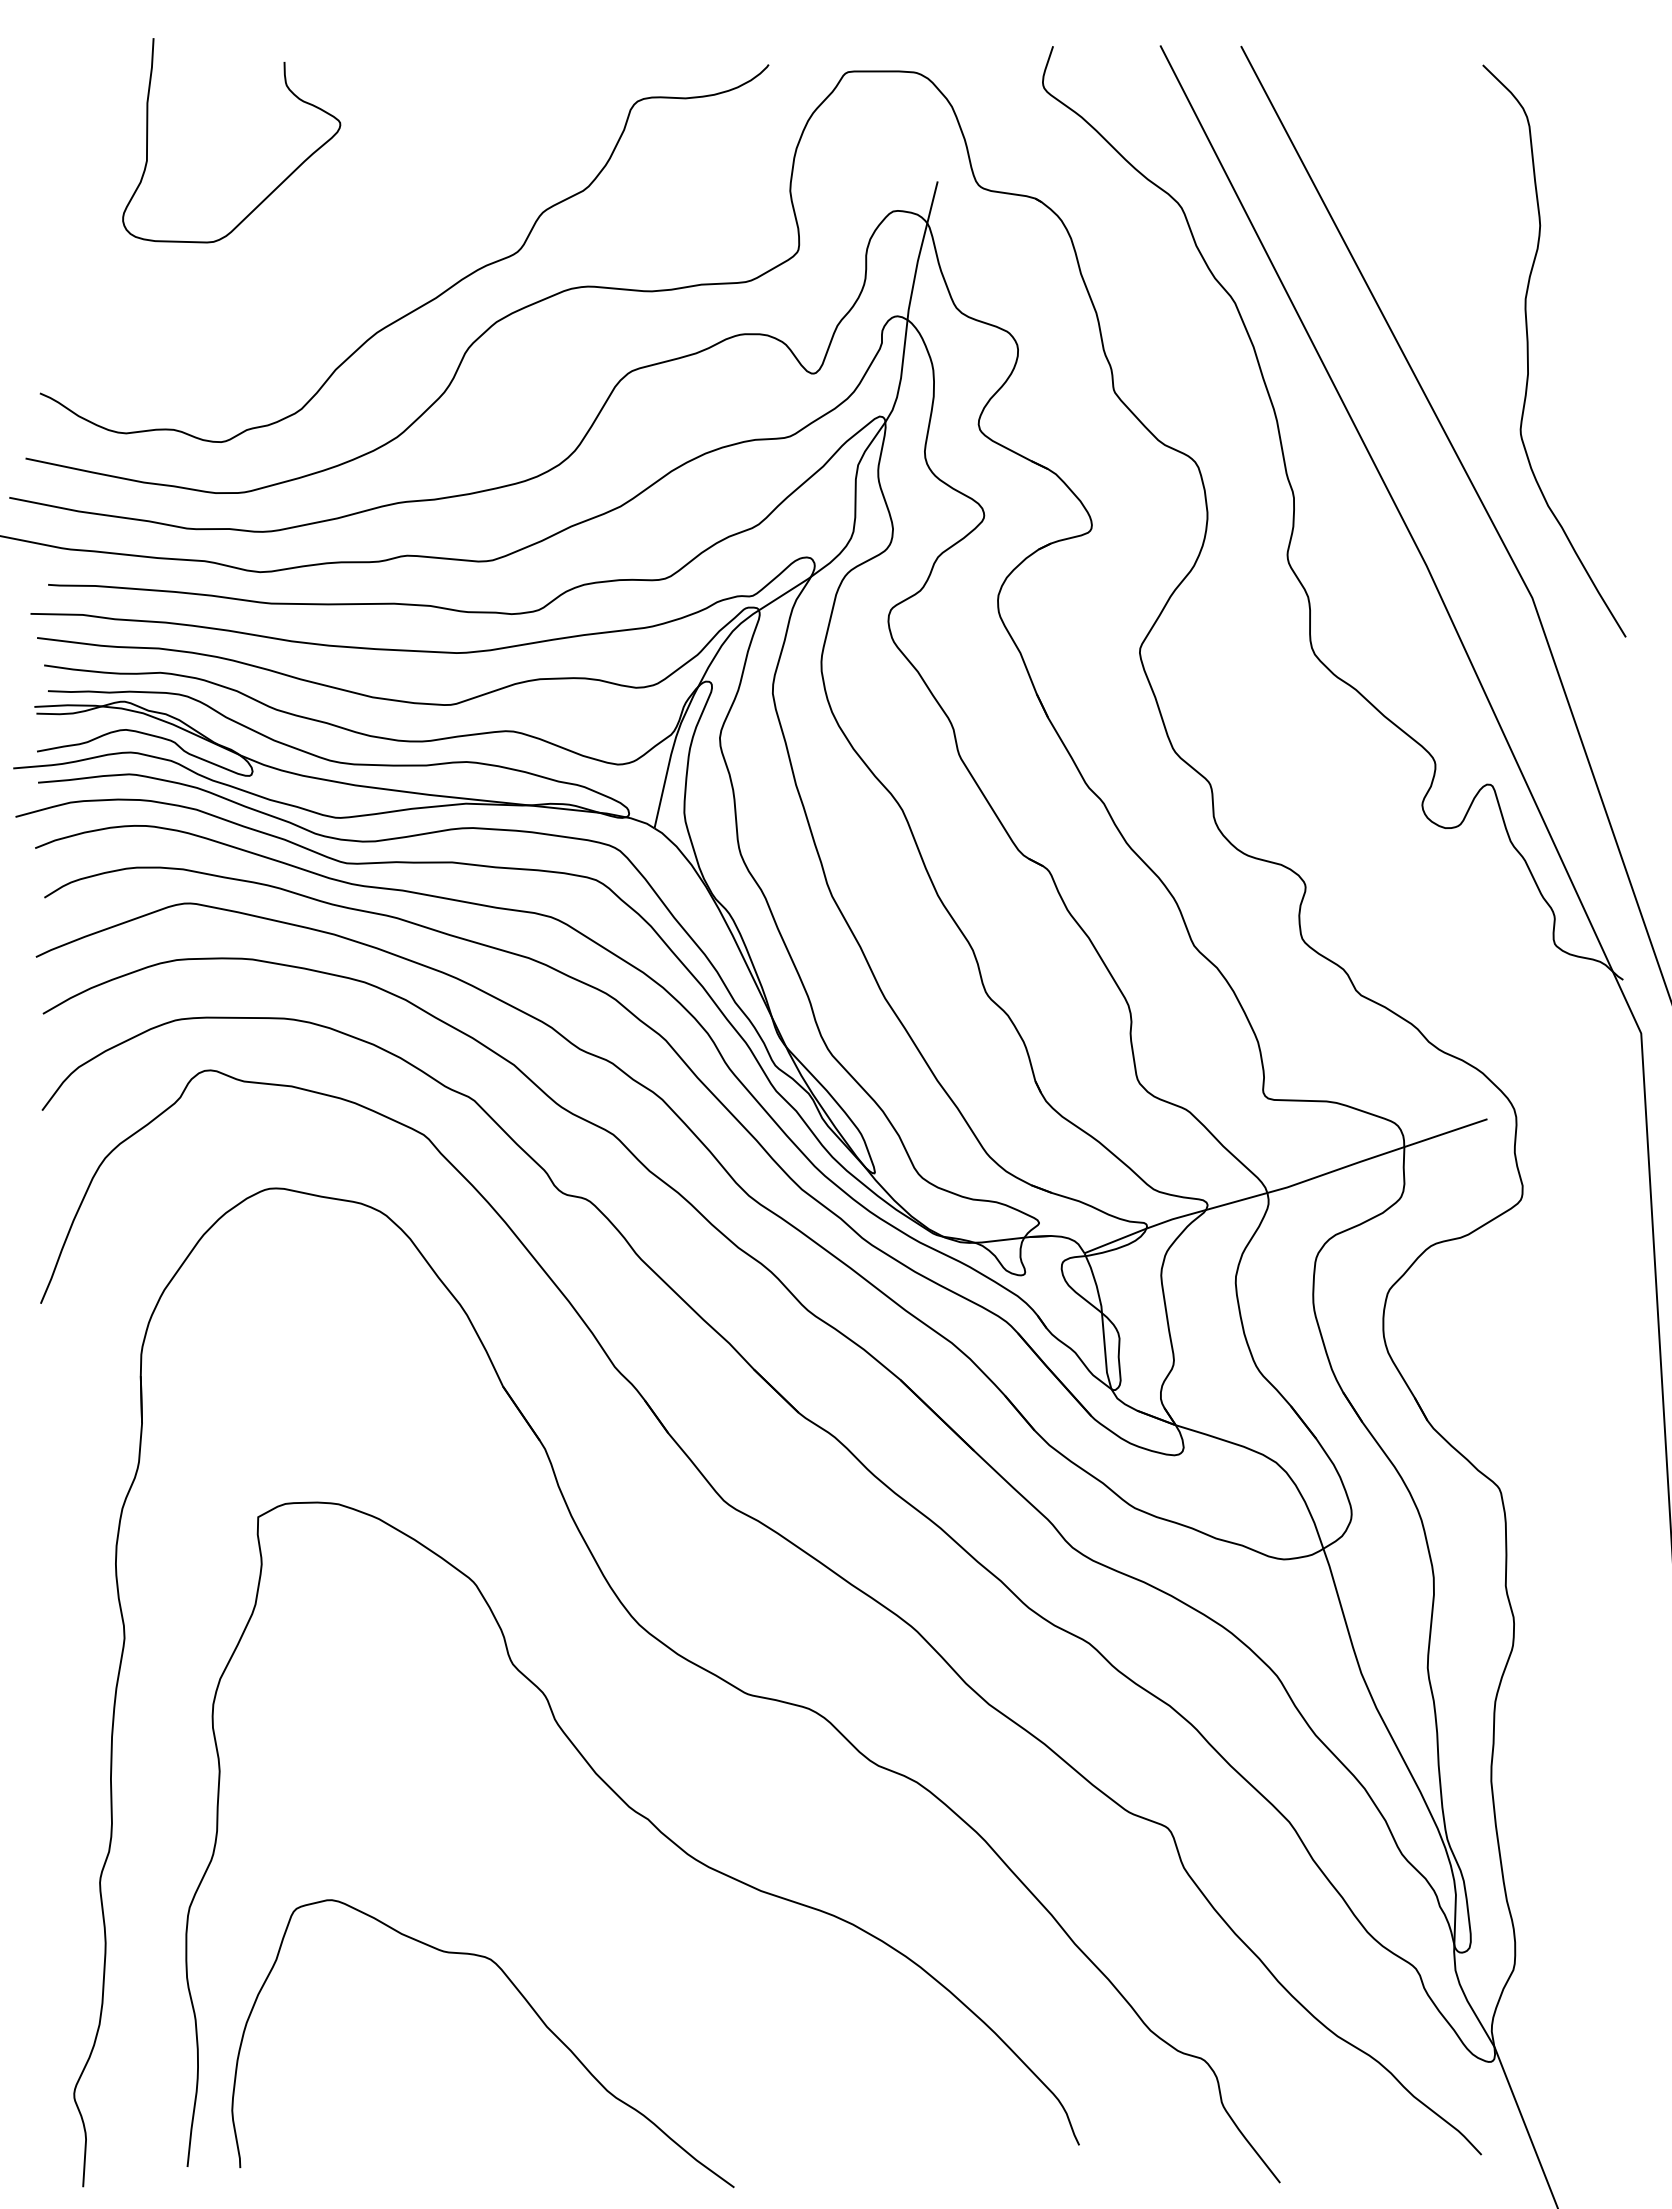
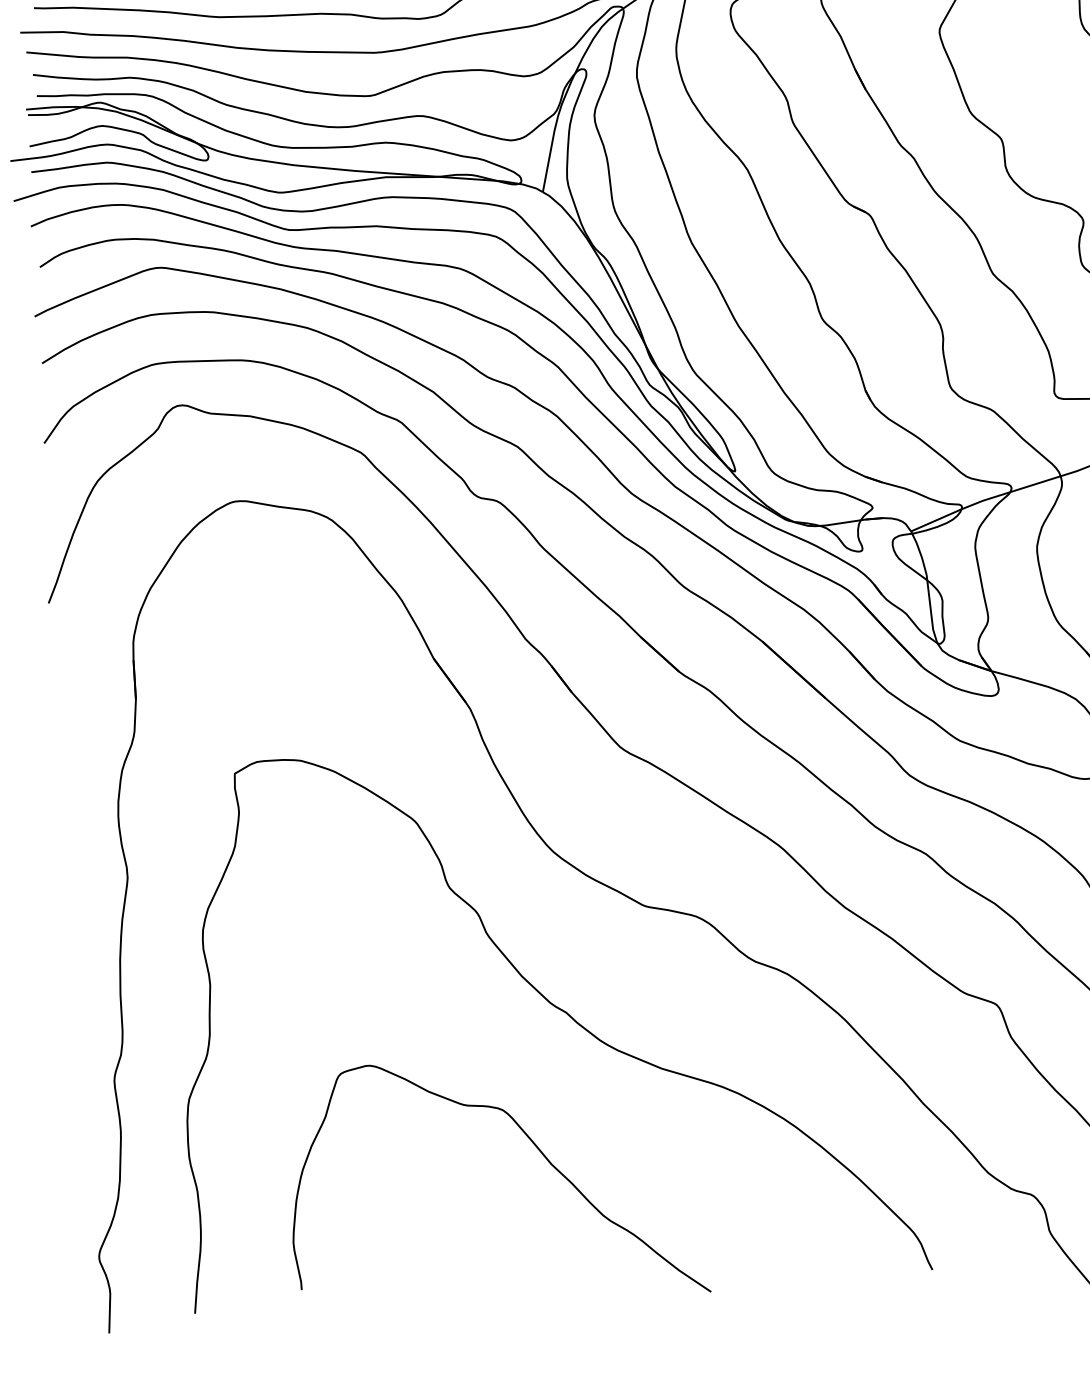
curve: (529, 2006) -> (536, 1148), moved

